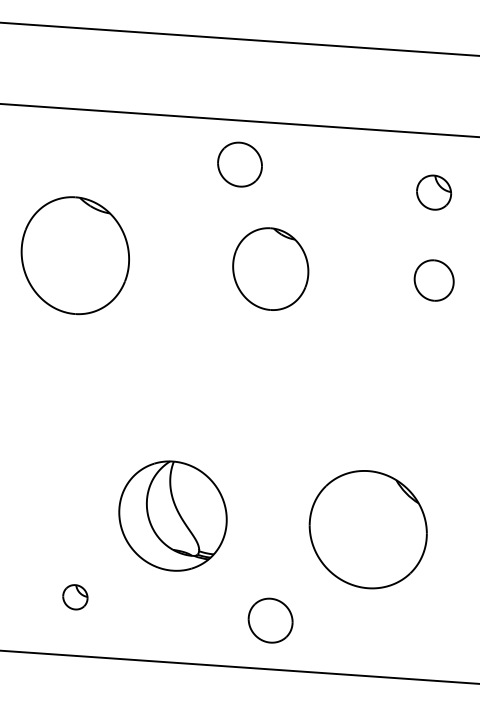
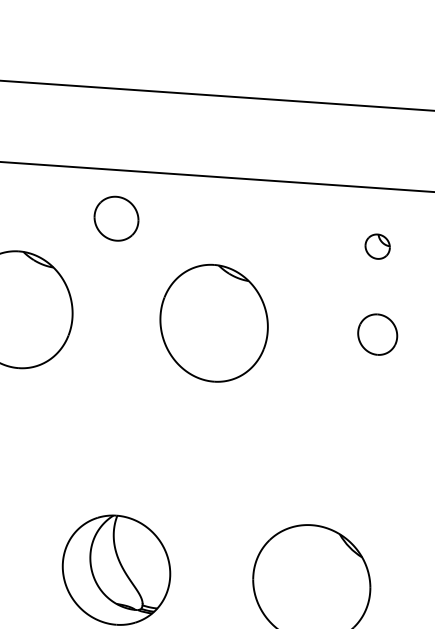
part: (239, 164) -> (116, 218), moved
part: (434, 192) -> (378, 246), size x0.71
part: (270, 268) -> (214, 322), size x1.43

